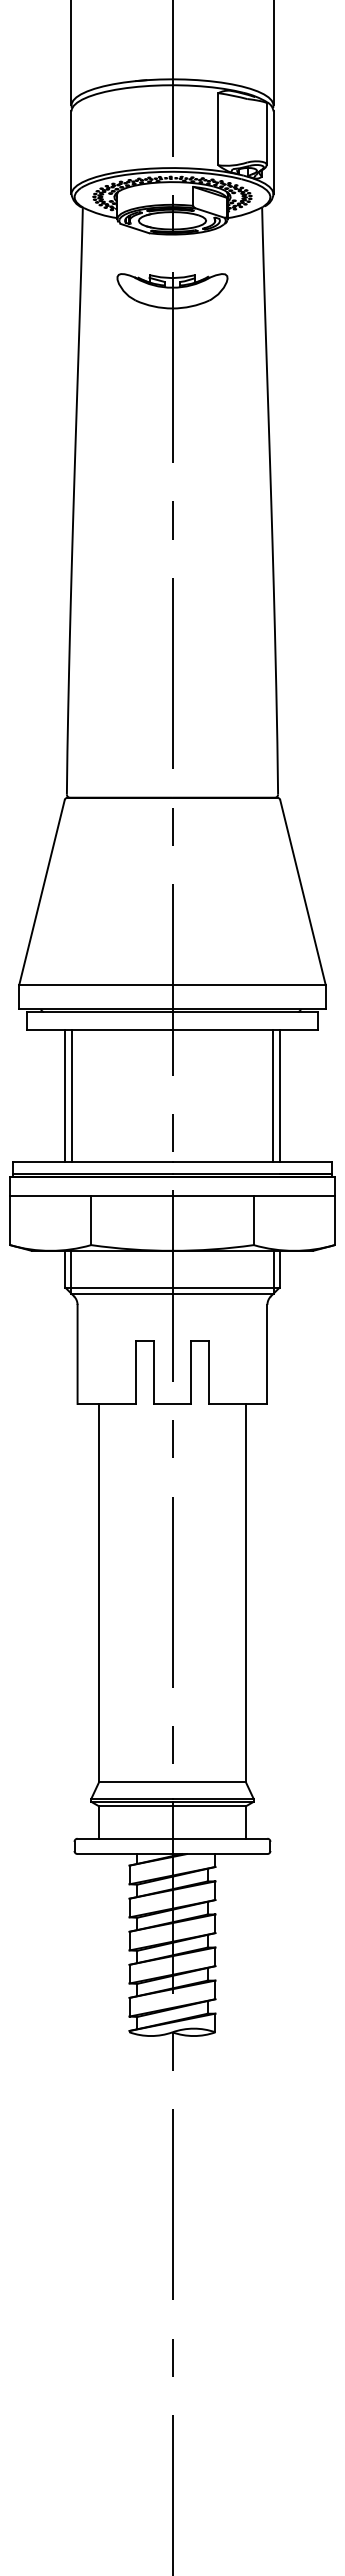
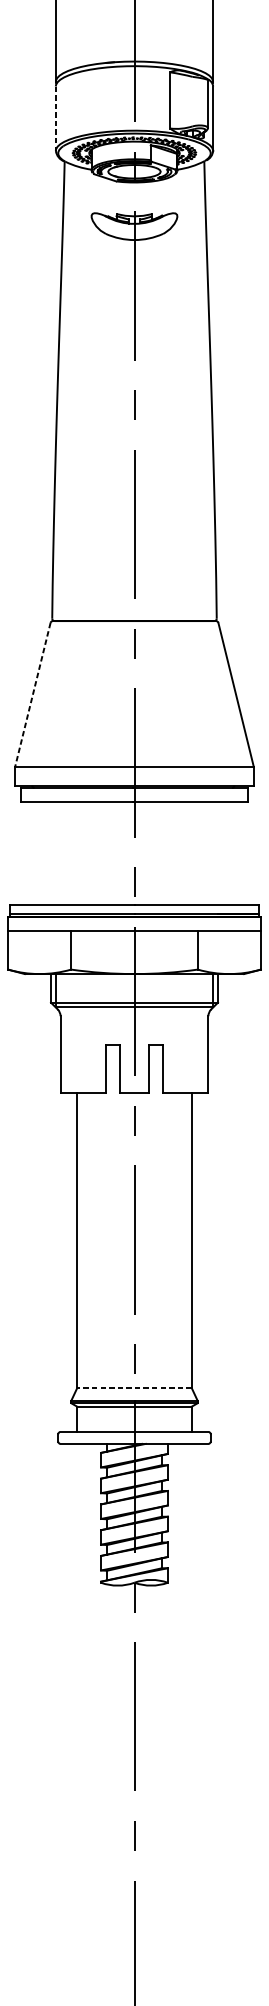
line: (71, 153) -> (55, 119), solid -> dashed
line: (42, 892) -> (33, 694), solid -> dashed
line: (65, 1096) -> (51, 853), removed
line: (71, 1096) -> (55, 853), removed
line: (273, 1096) -> (213, 853), removed
line: (279, 1096) -> (217, 853), removed
line: (171, 1782) -> (133, 1388), solid -> dashed

